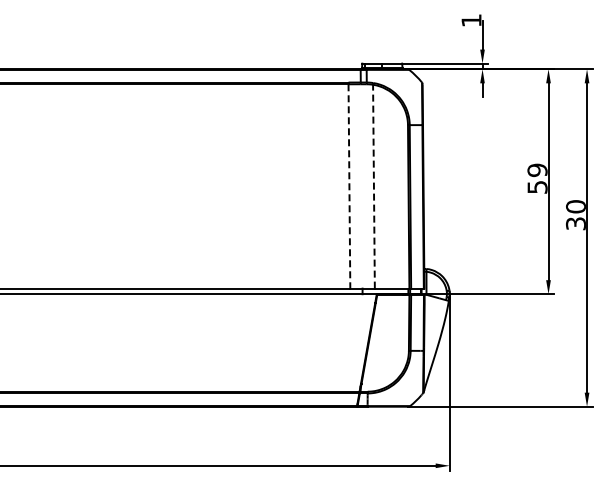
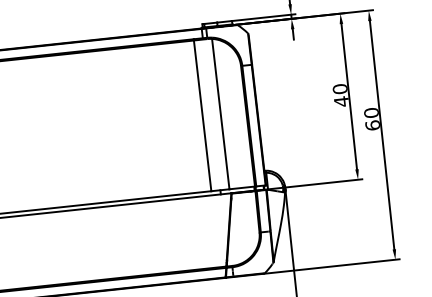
text: (537, 178) -> (340, 95), 59 -> 40
line: (349, 186) -> (202, 115), dashed -> solid
line: (373, 186) -> (220, 114), dashed -> solid
text: (575, 223) -> (372, 125), 30 -> 60

